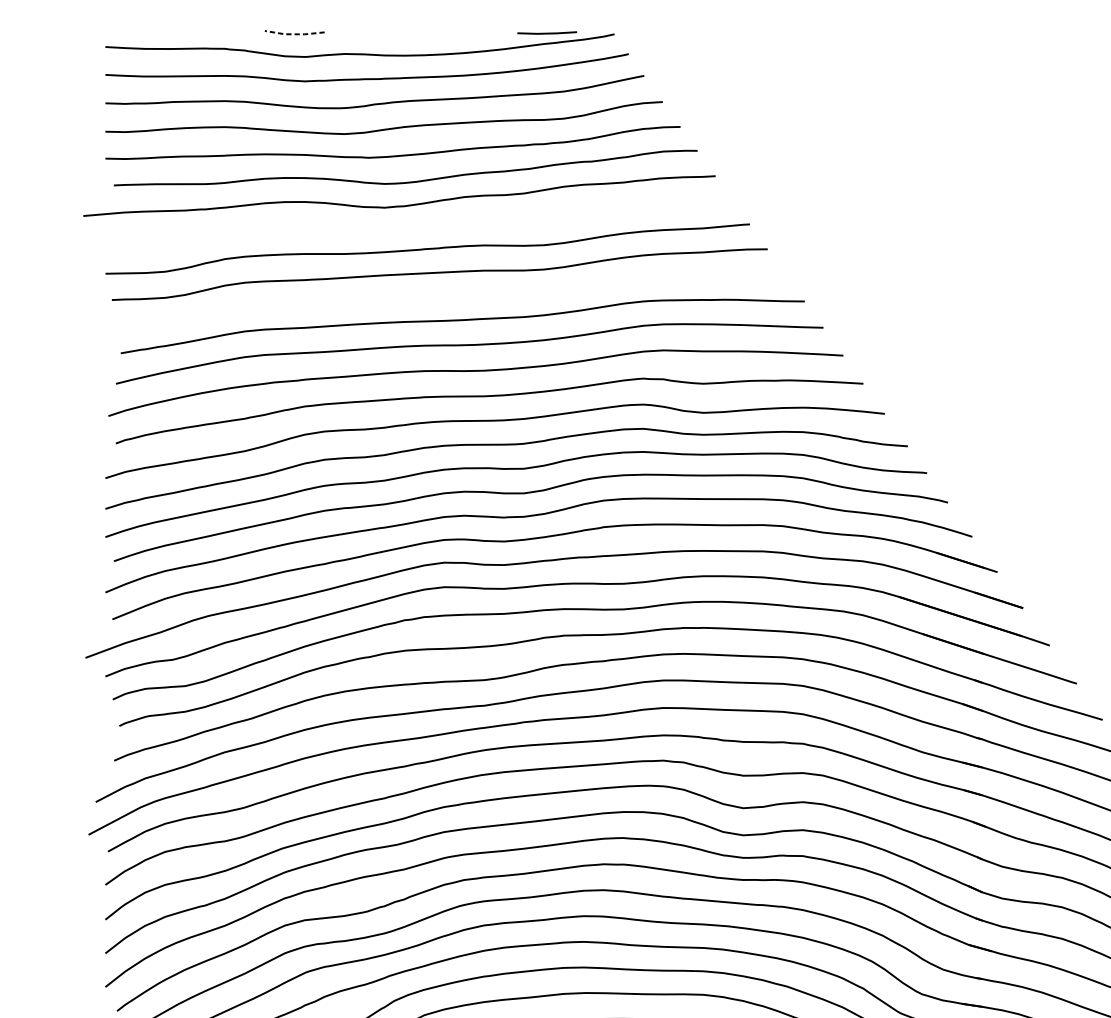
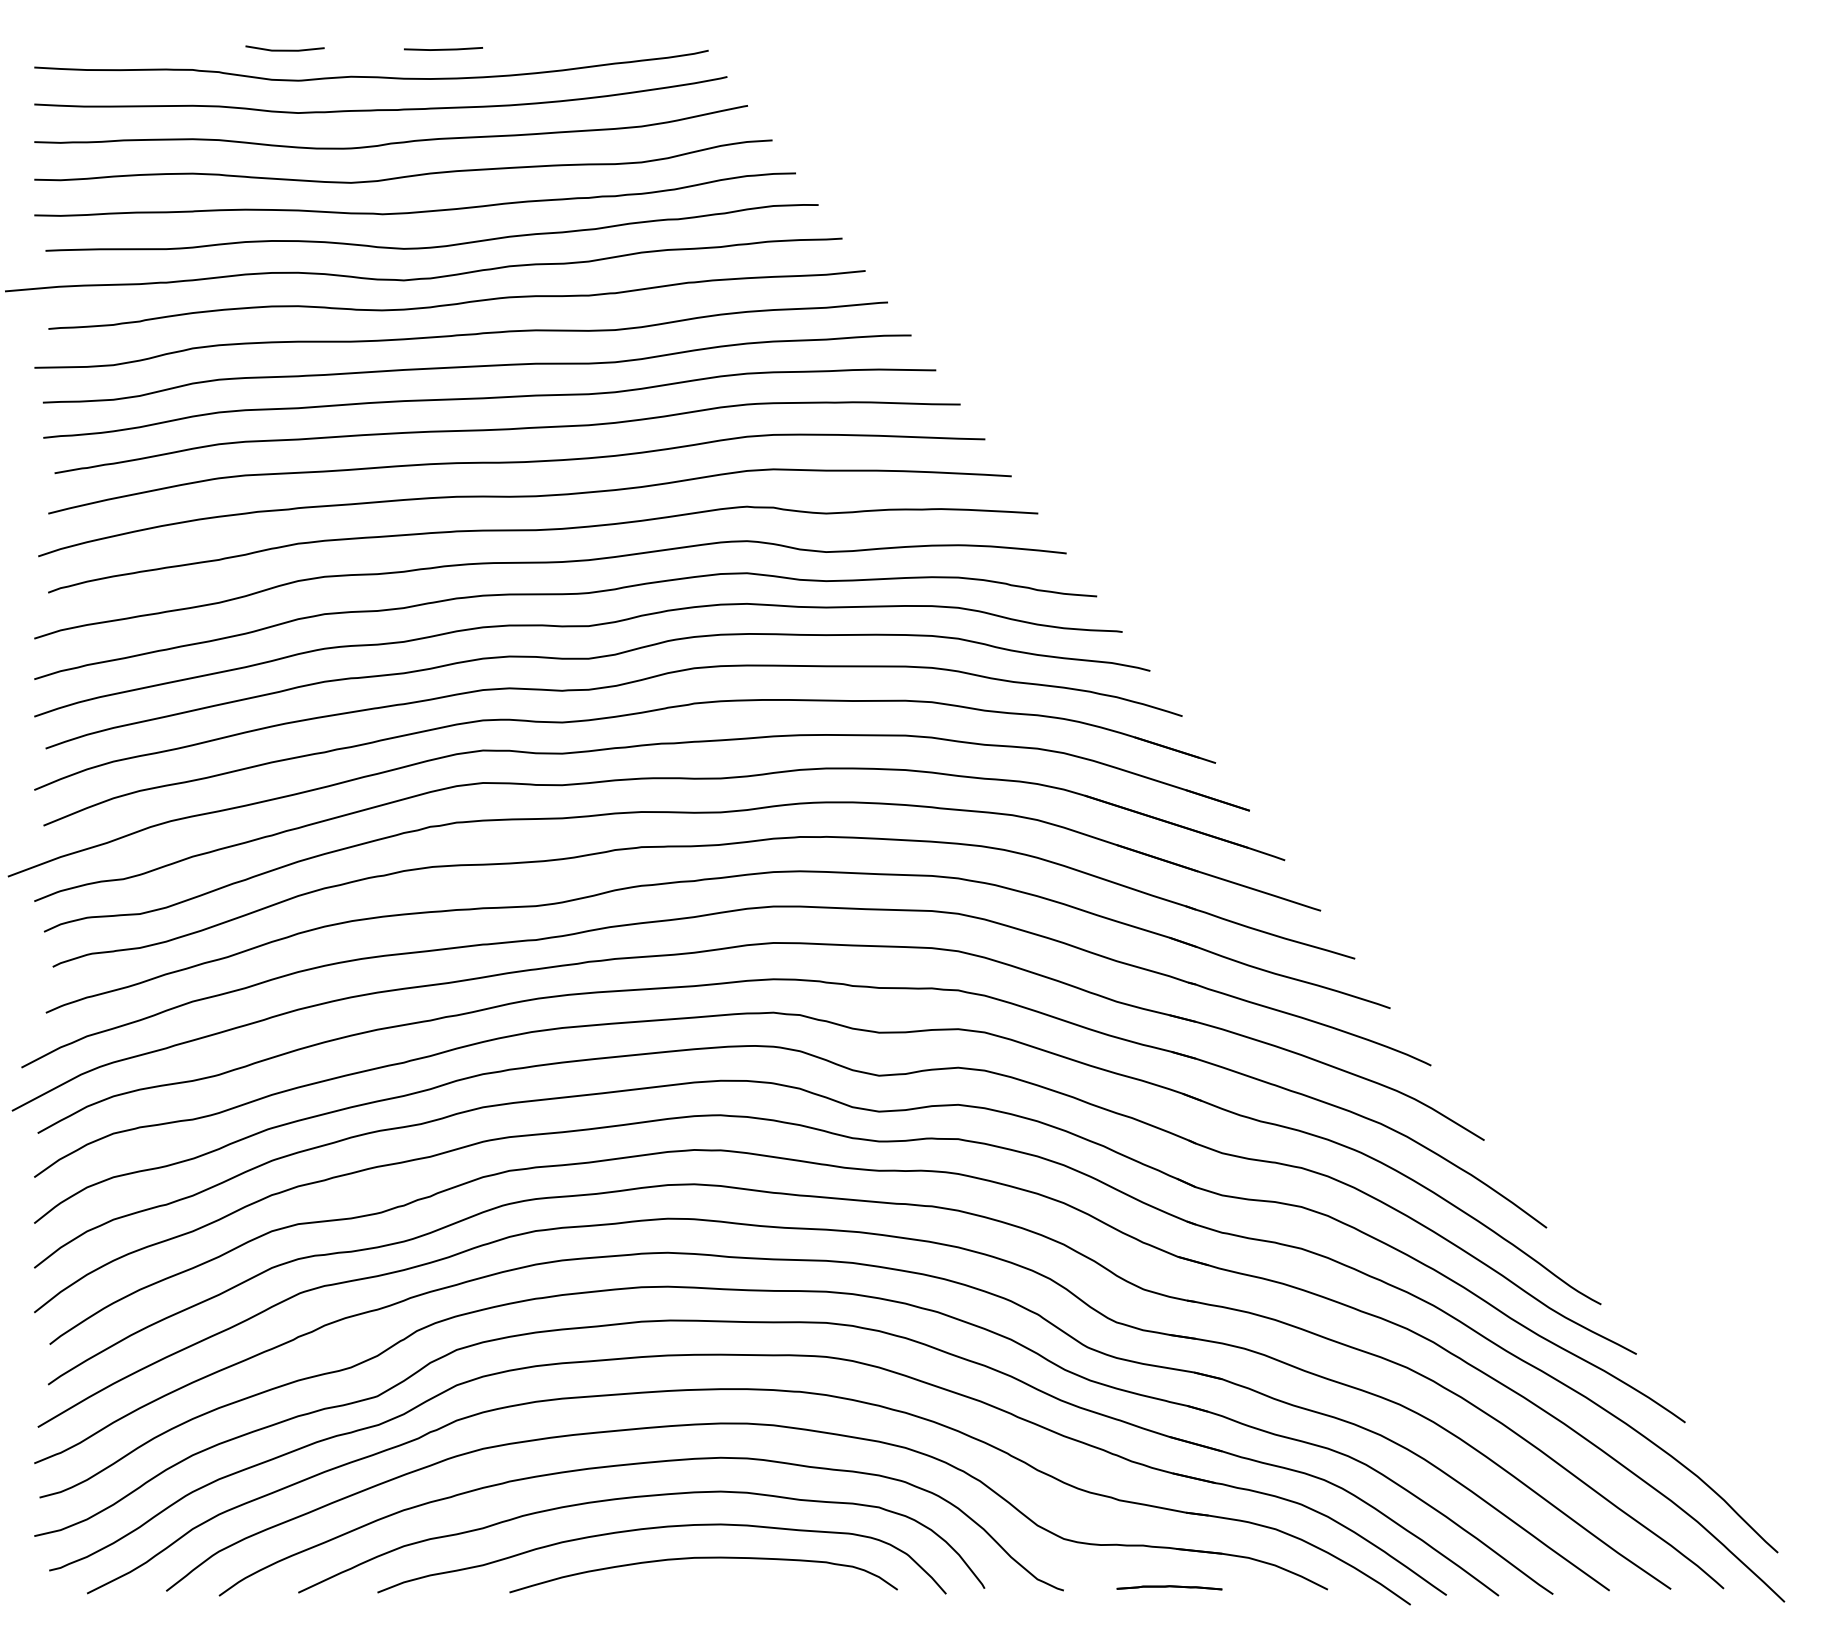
line: (547, 32) -> (443, 48), moved
line: (294, 34) -> (284, 50), dashed -> solid
curve: (425, 224) -> (458, 302), added
curve: (449, 296) -> (489, 398), added

